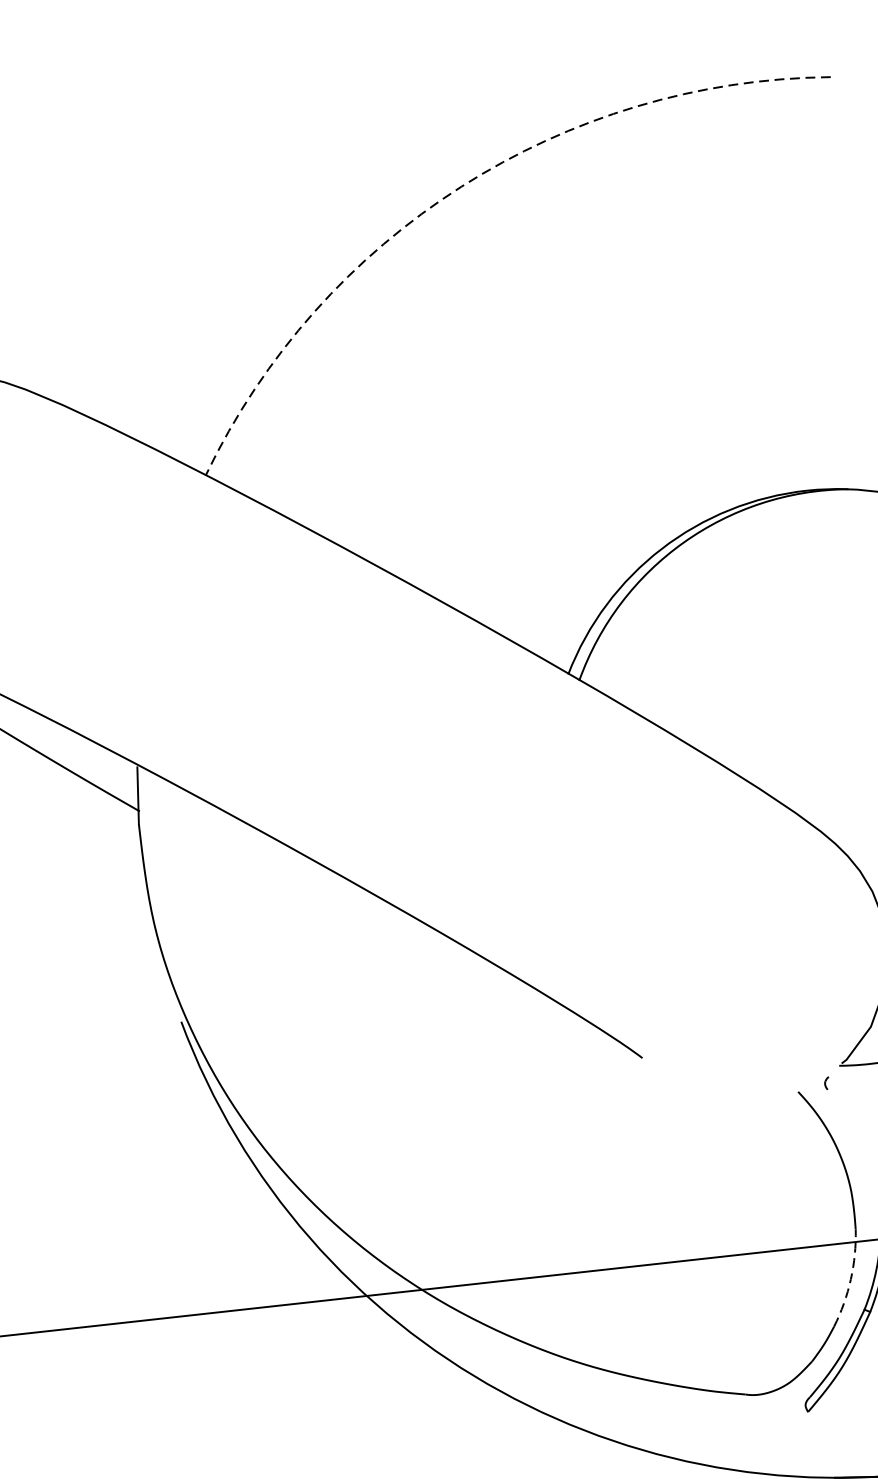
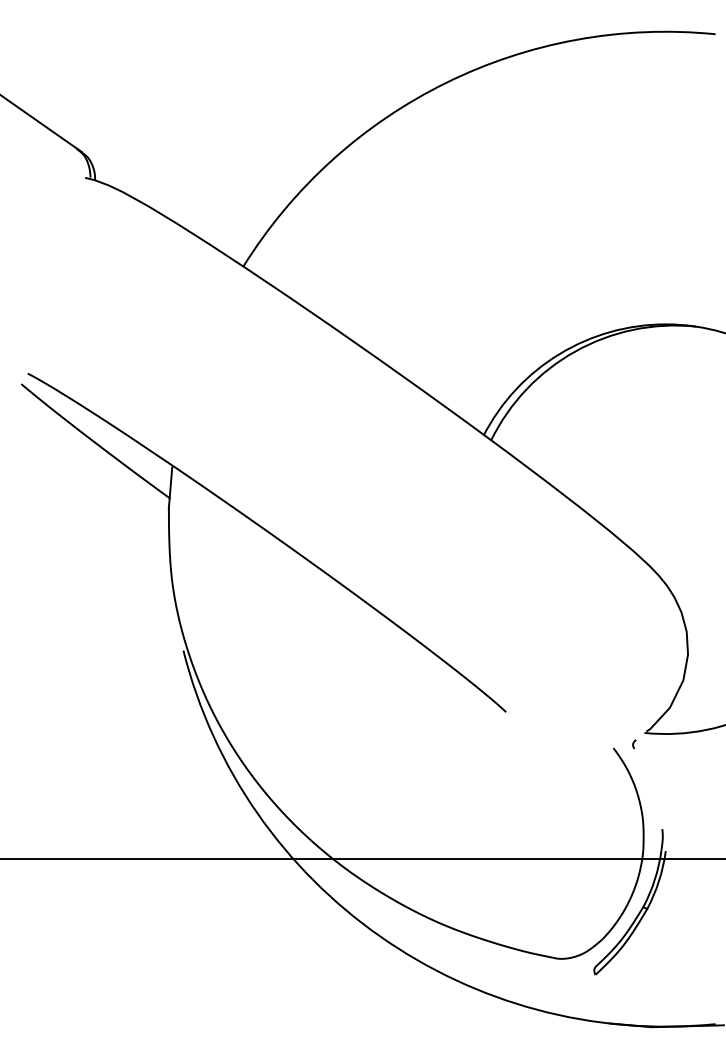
arc: (461, 186) -> (446, 82), dashed -> solid
arc: (851, 1279) -> (636, 884), dashed -> solid

